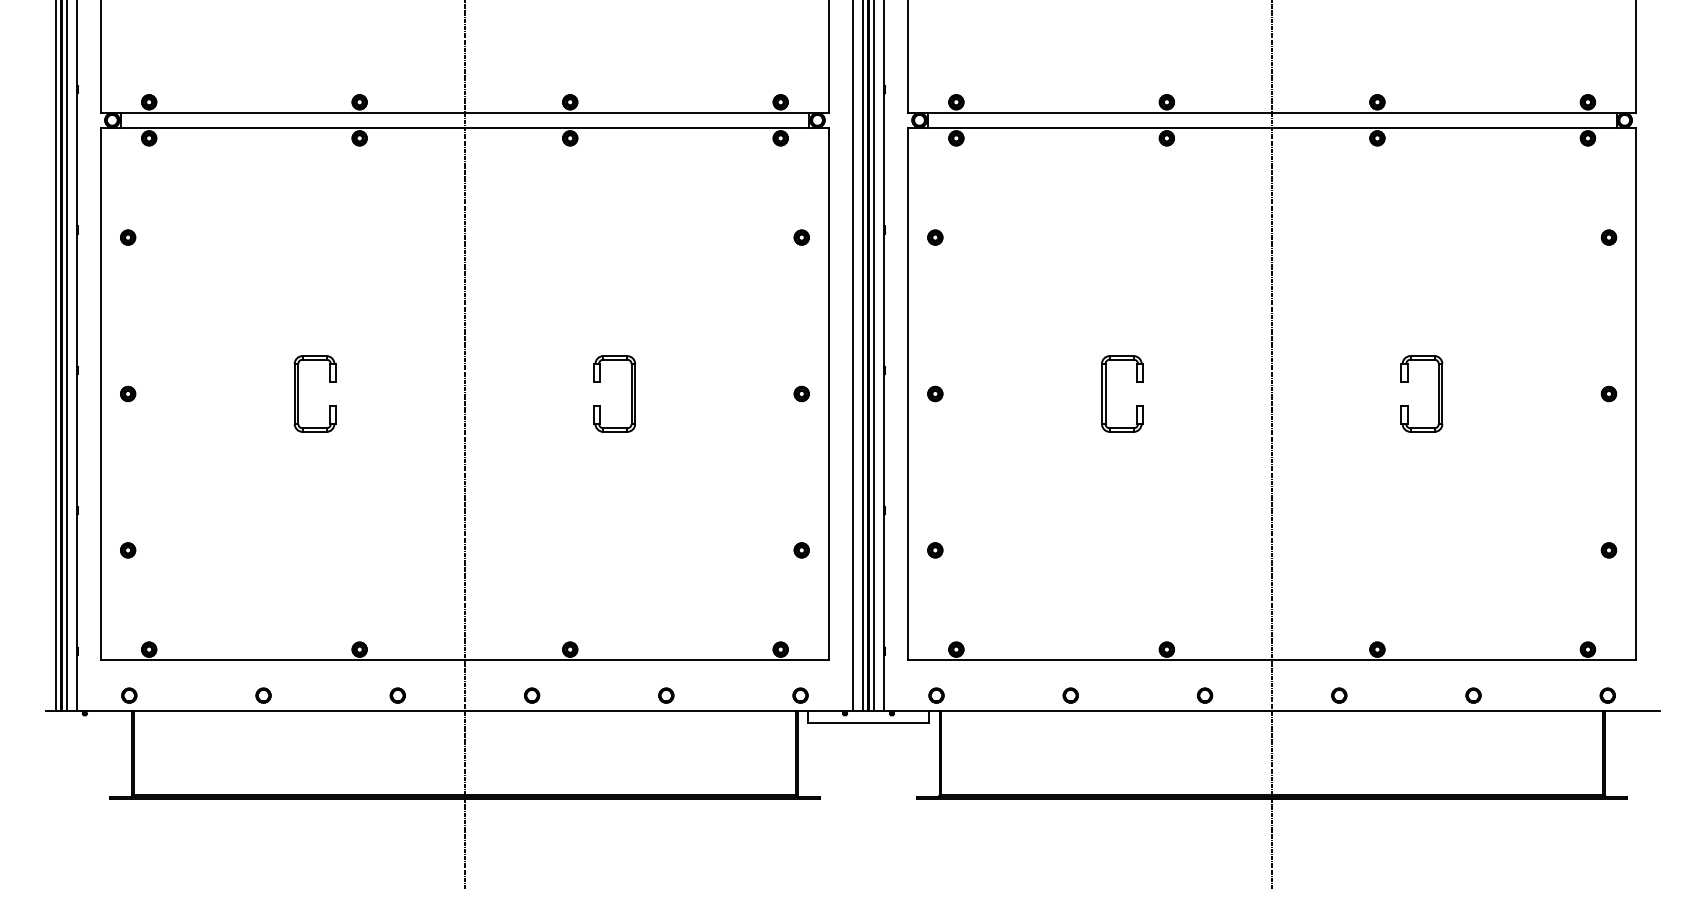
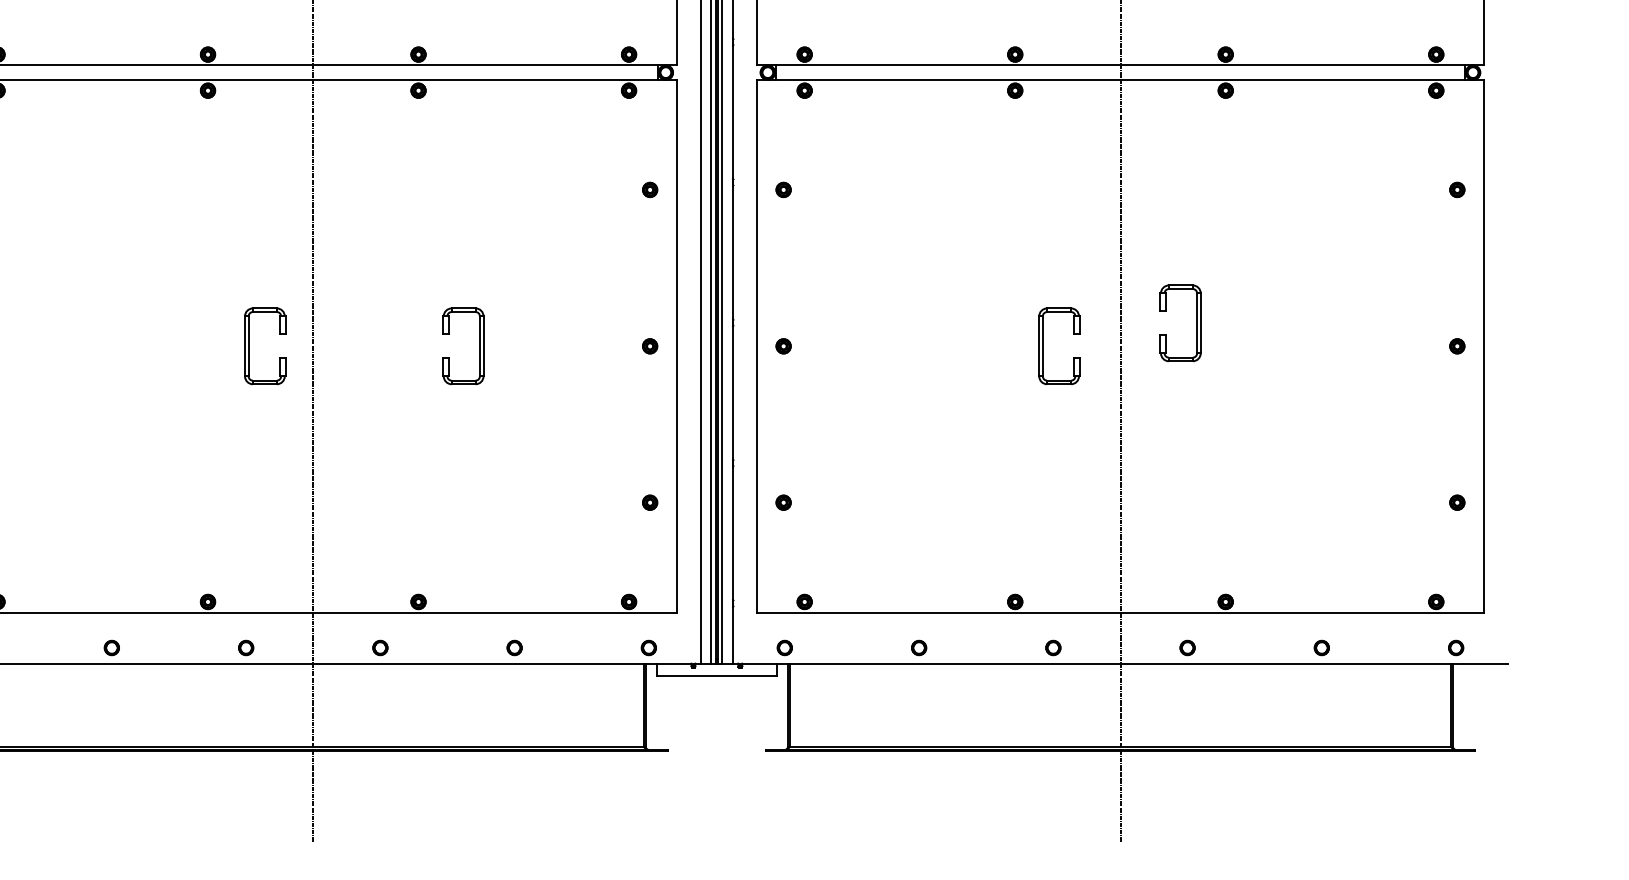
part: (298, 393) -> (248, 345), moved
part: (1106, 393) -> (1043, 345), moved
part: (1438, 393) -> (1196, 322), moved

